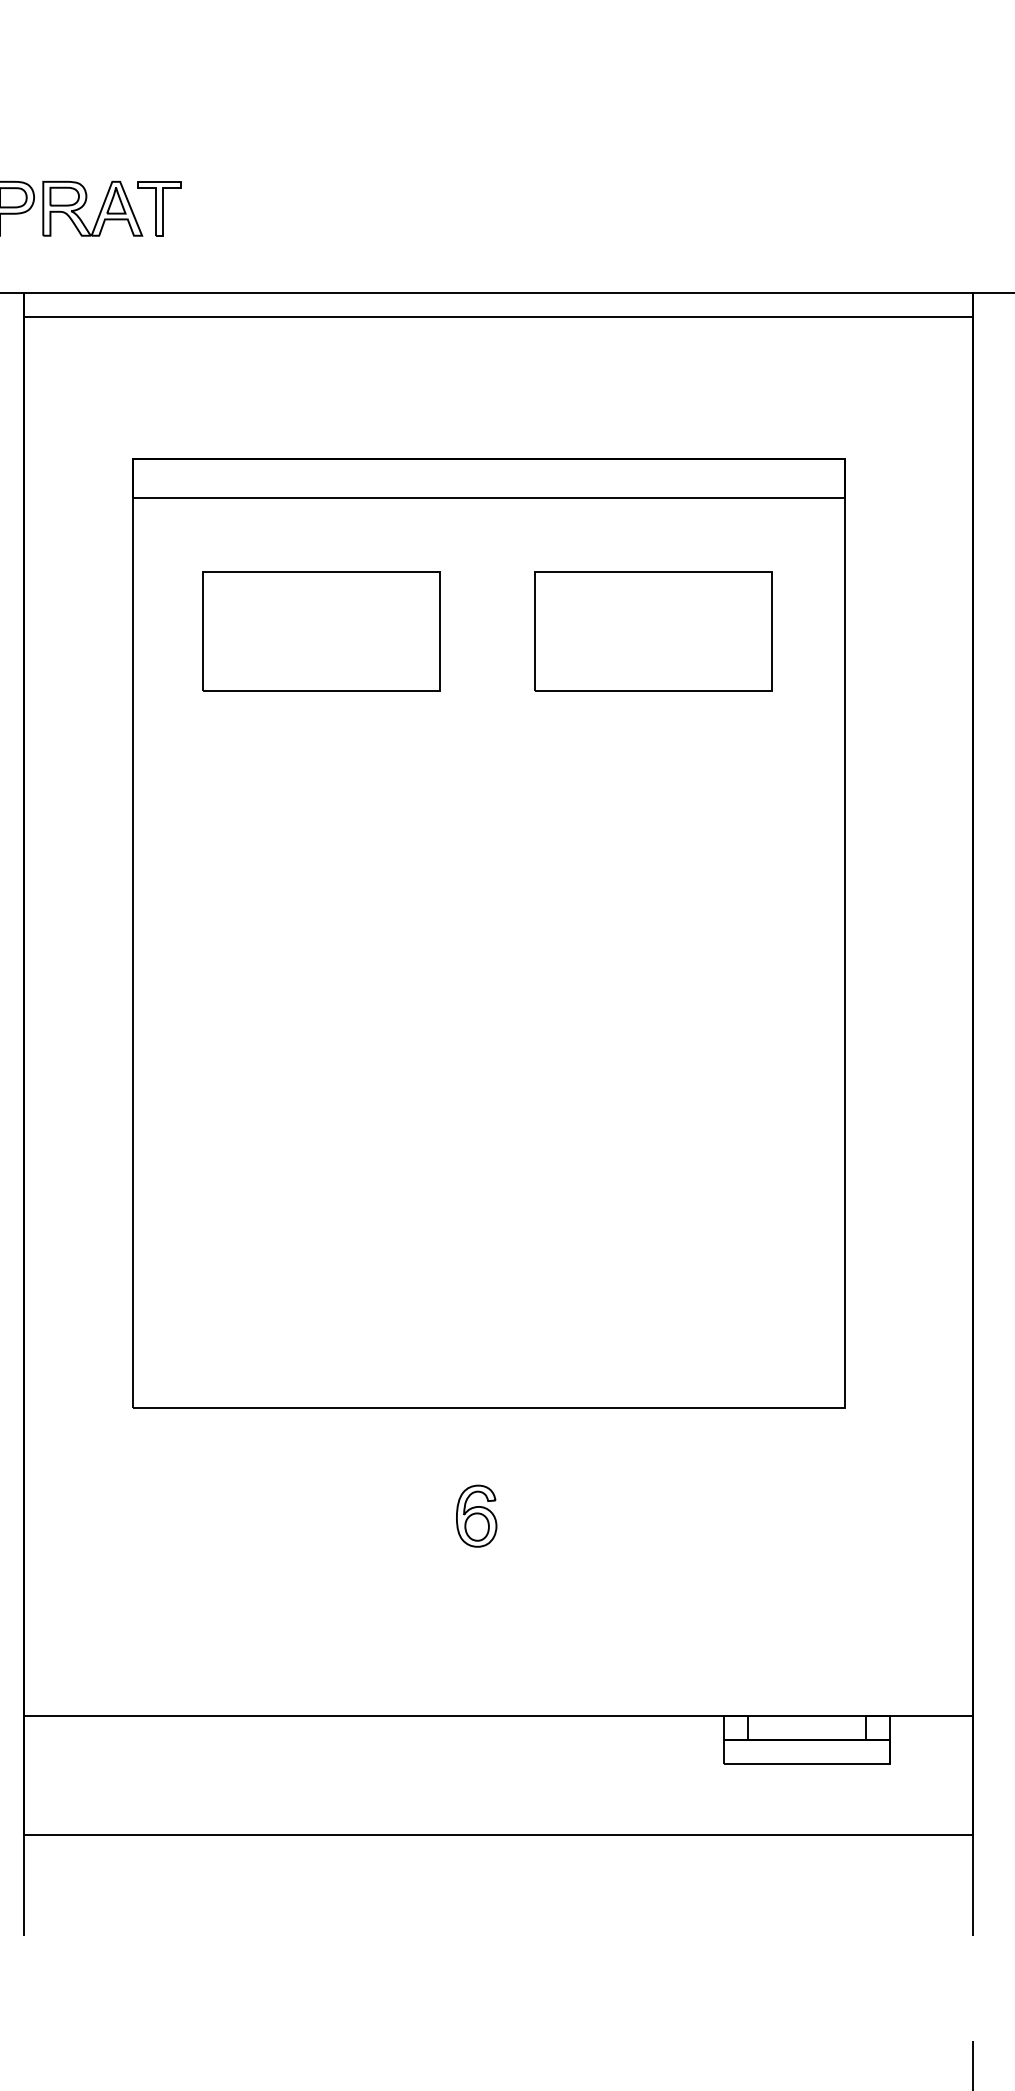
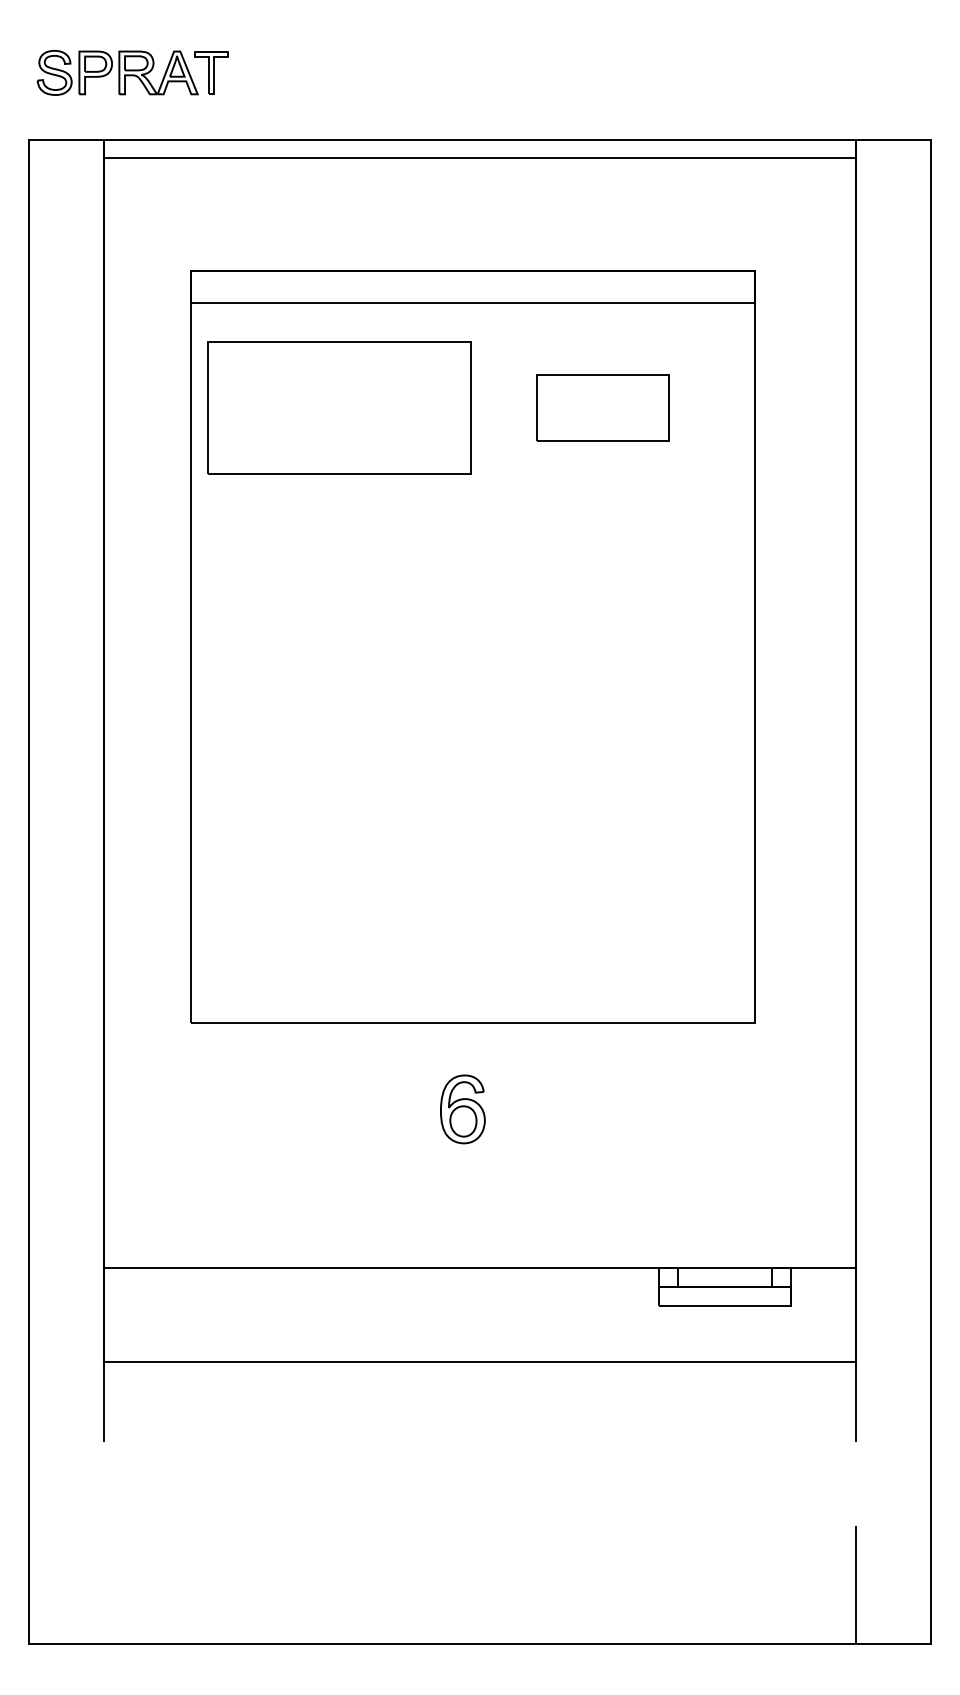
part: (320, 630) -> (339, 407), size x1.4
part: (652, 630) -> (602, 407), size x0.7
part: (476, 1516) -> (462, 1109), size x1.4

